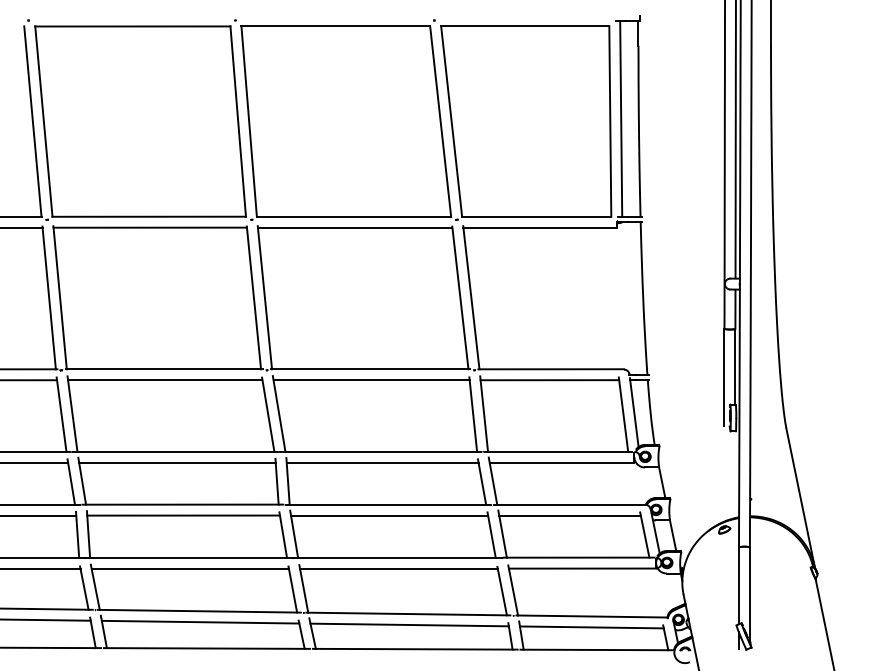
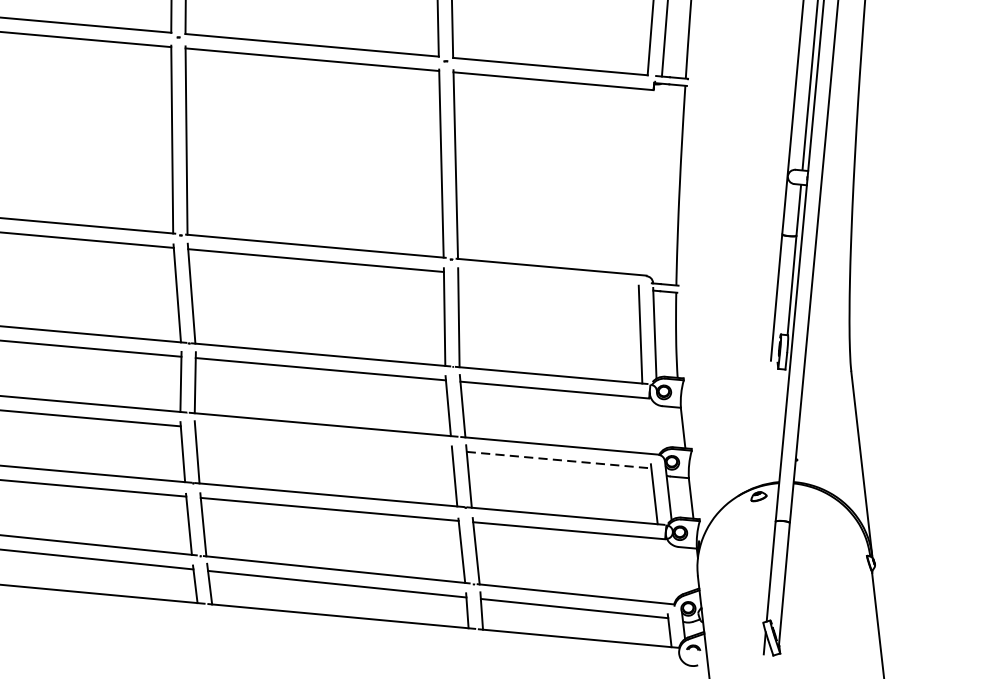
line: (549, 380) -> (548, 281), removed
line: (389, 515) -> (323, 439), removed
line: (570, 515) -> (559, 460), solid -> dashed

